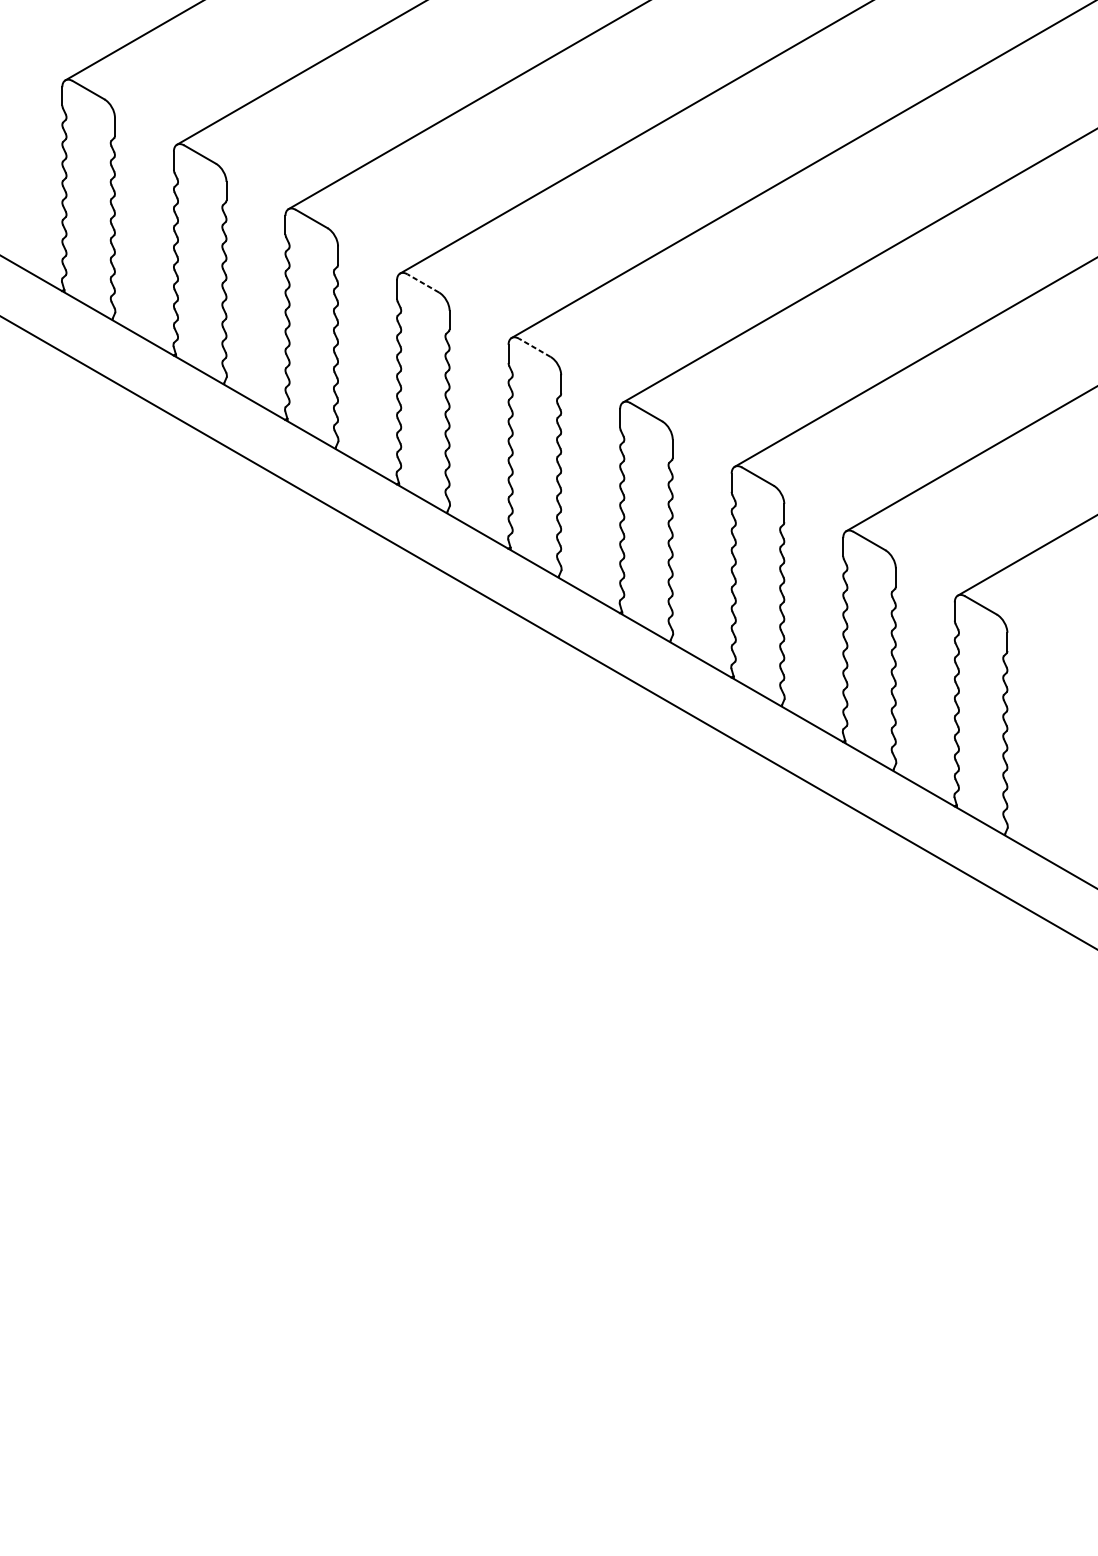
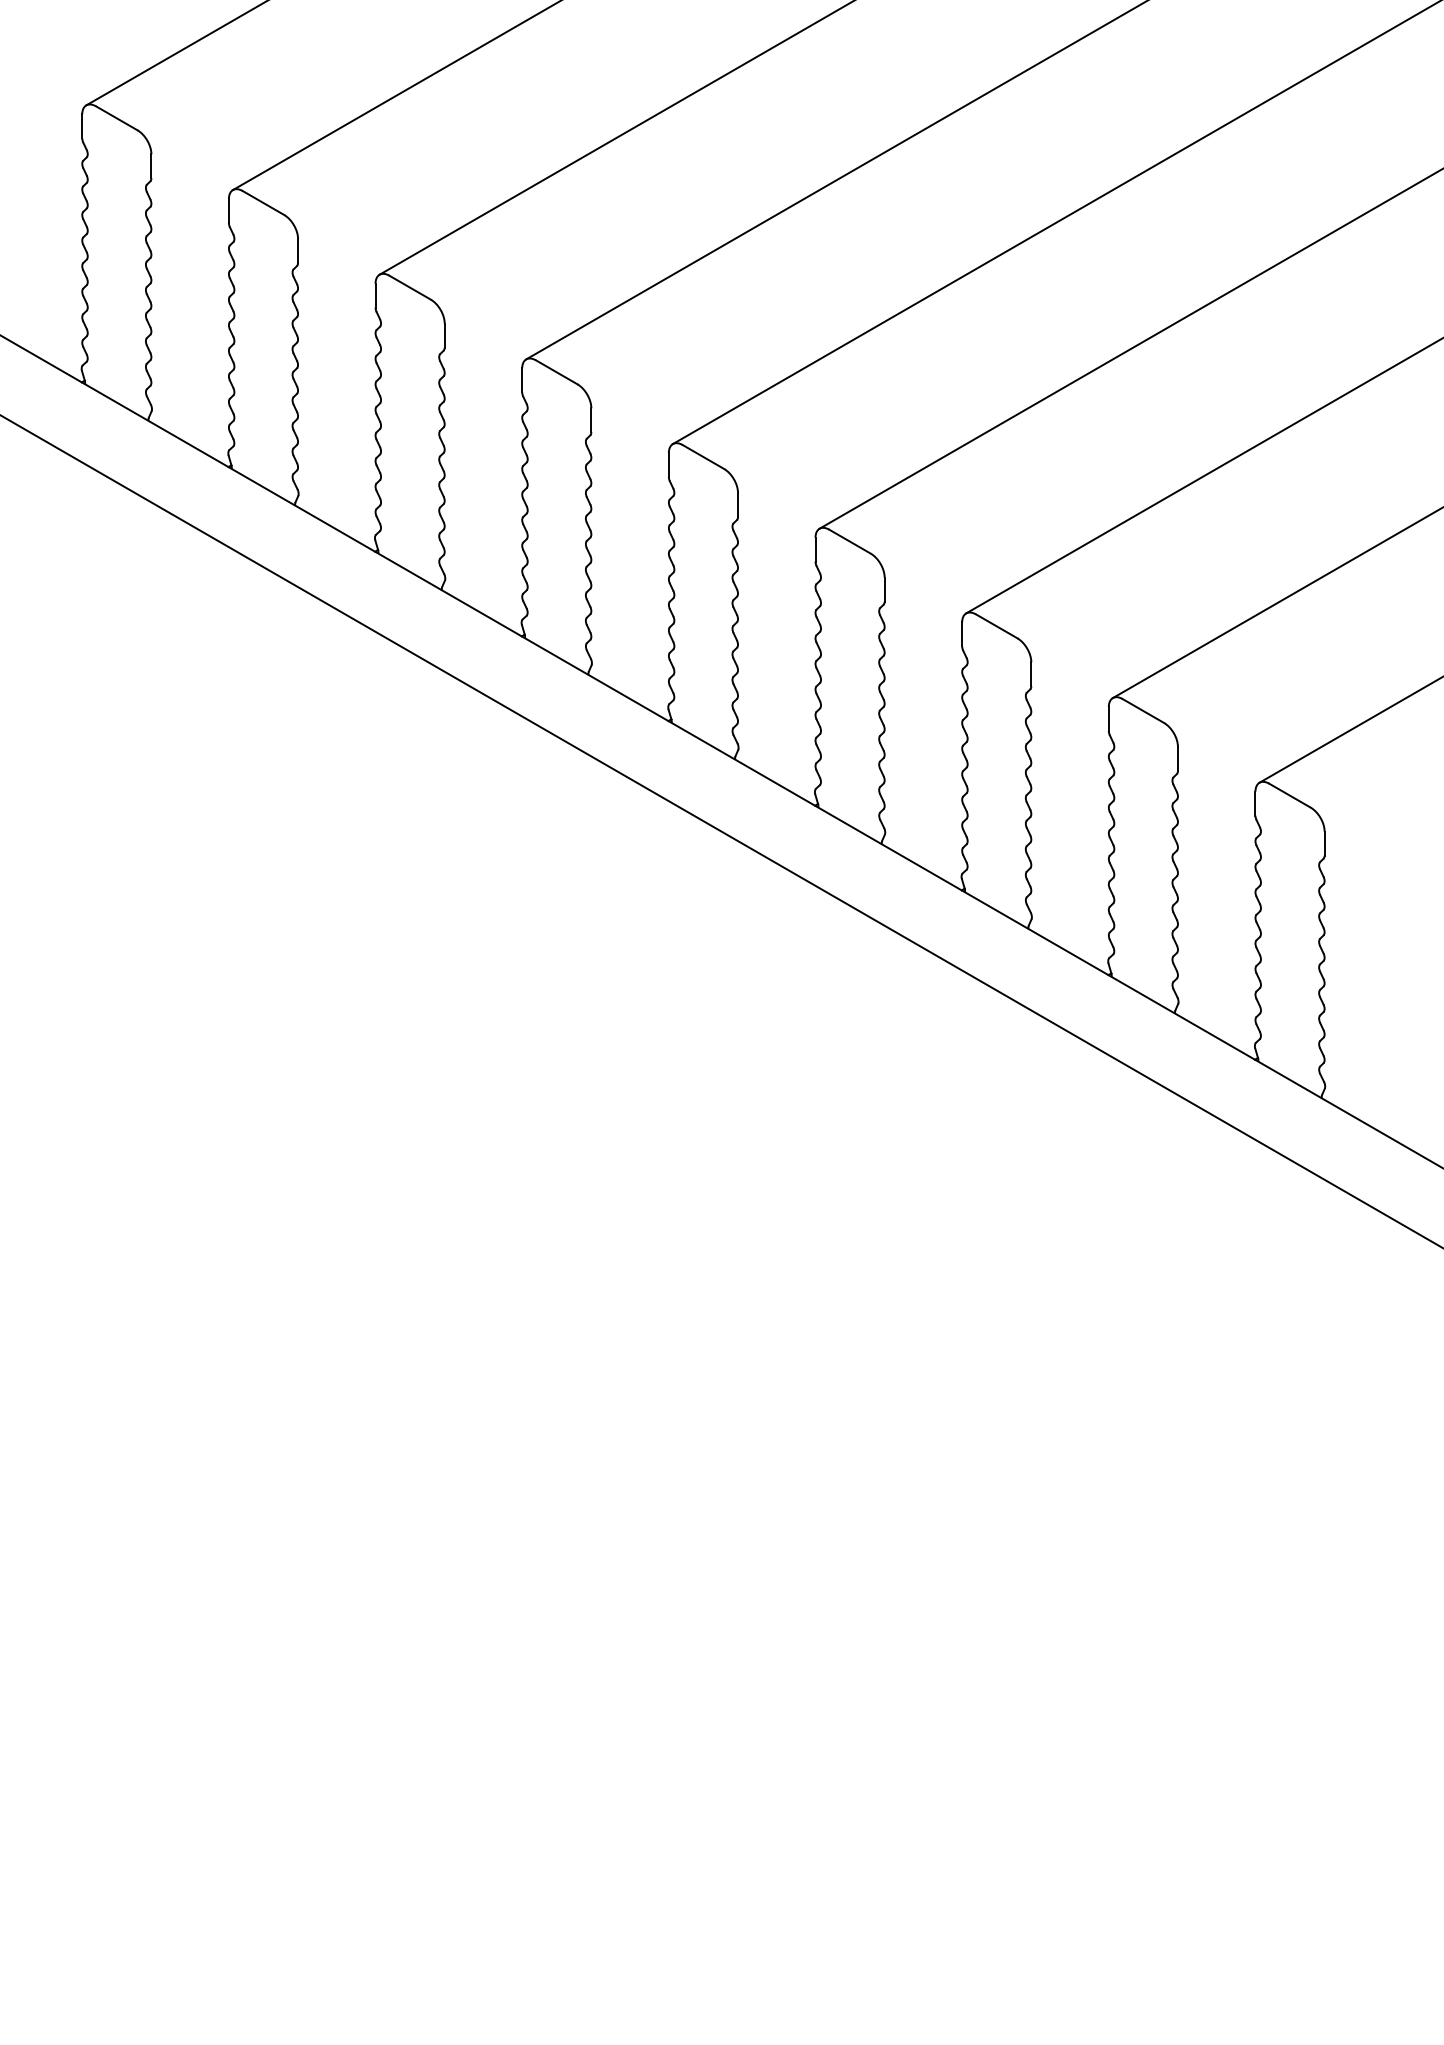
line: (423, 283) -> (556, 372), dashed -> solid
line: (534, 348) -> (703, 457), dashed -> solid

